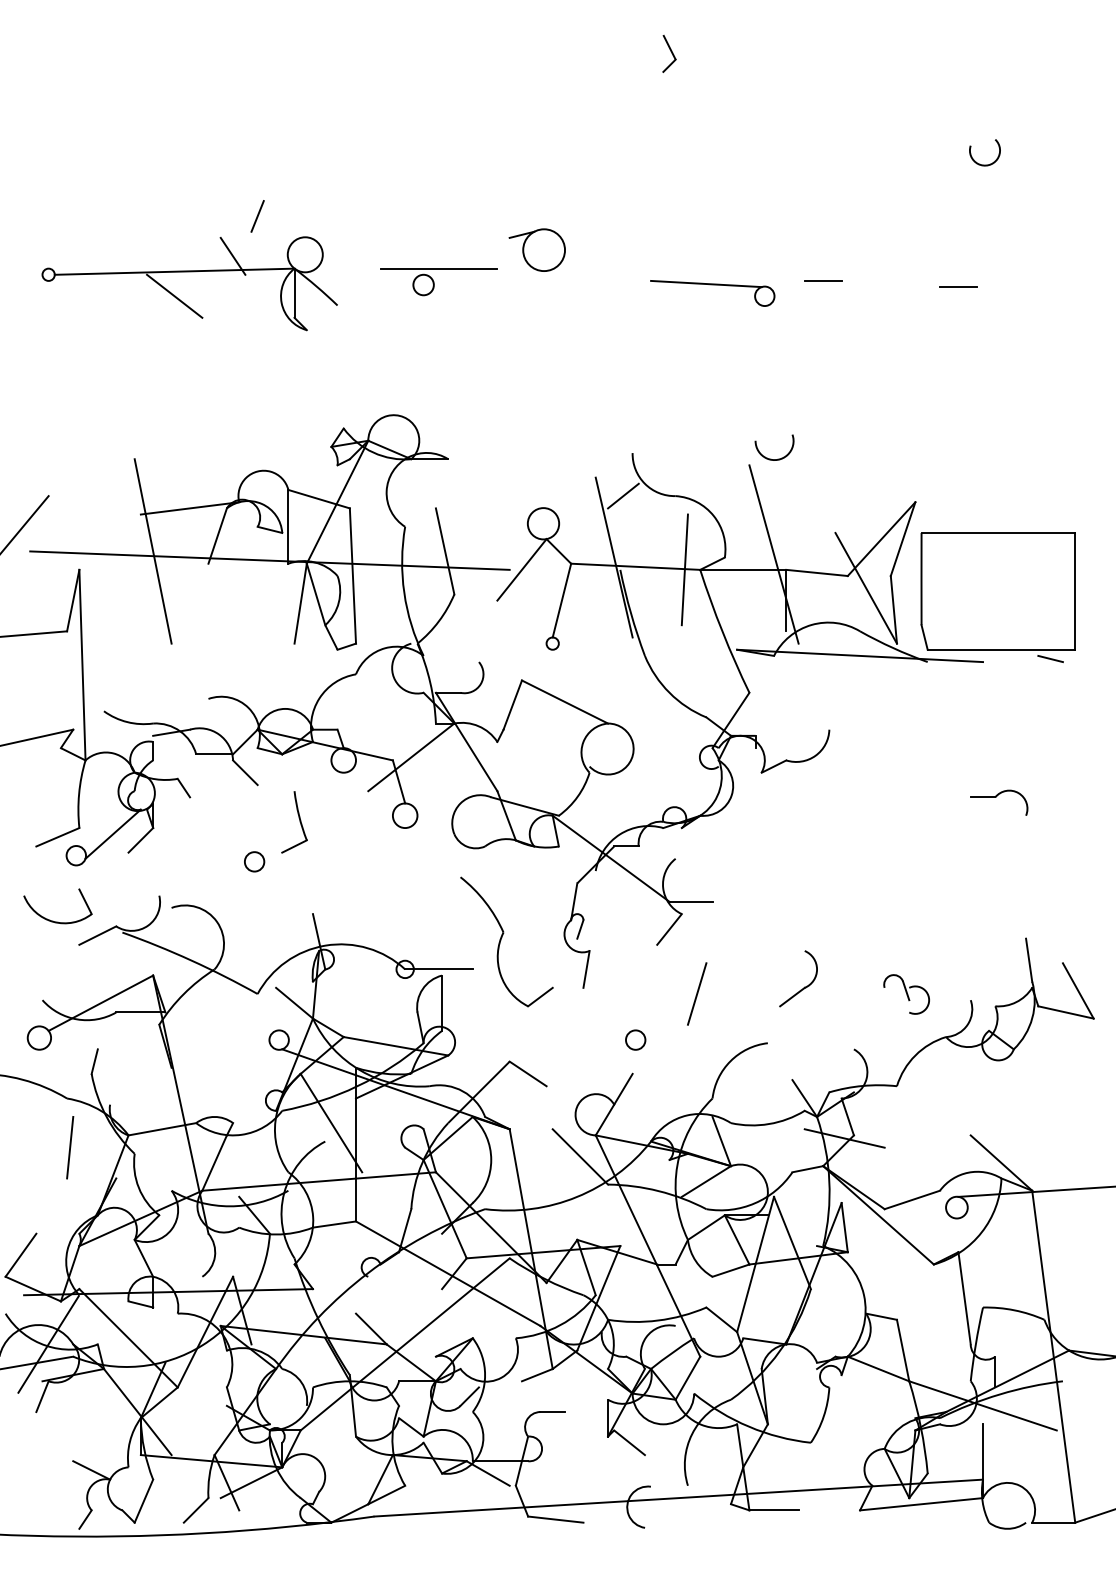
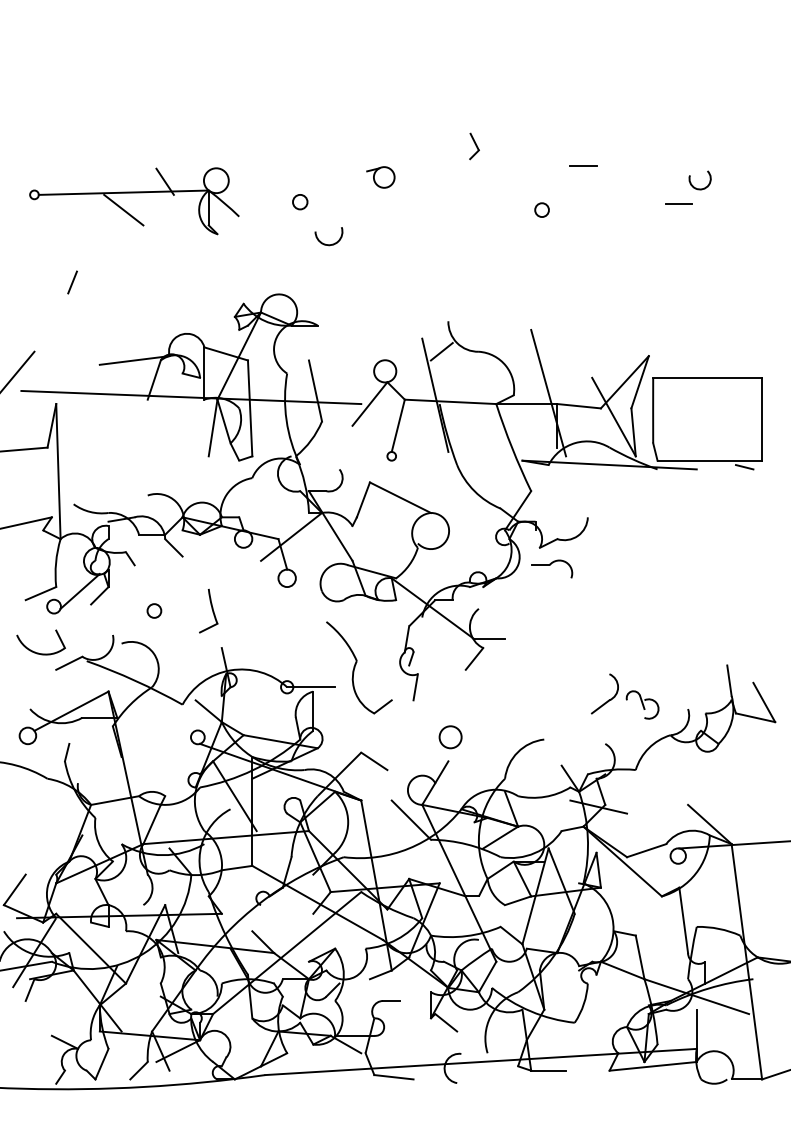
part: (669, 54) -> (474, 146), moved
arc: (979, 162) -> (696, 187), moved
line: (257, 216) -> (72, 282), moved
part: (536, 250) -> (380, 177), size x0.7
line: (438, 268) -> (310, 190), removed
line: (823, 279) -> (583, 165), moved
line: (706, 284) -> (500, 201), removed
arc: (769, 457) -> (325, 243), moved
line: (153, 550) -> (108, 390), removed
line: (684, 569) -> (485, 403), removed
part: (999, 801) -> (552, 568), moved
part: (294, 821) -> (208, 610), moved
circle: (254, 861) -> (154, 610), moved
part: (803, 986) -> (608, 699), moved
line: (696, 993) -> (493, 704), removed
circle: (635, 1040) -> (450, 737), size x1.6
line: (69, 1147) -> (49, 813), removed

